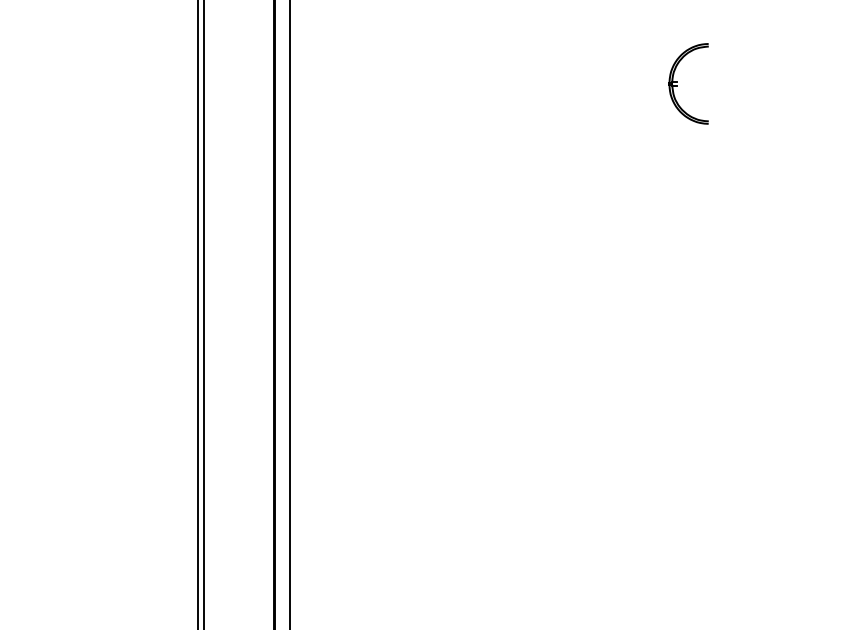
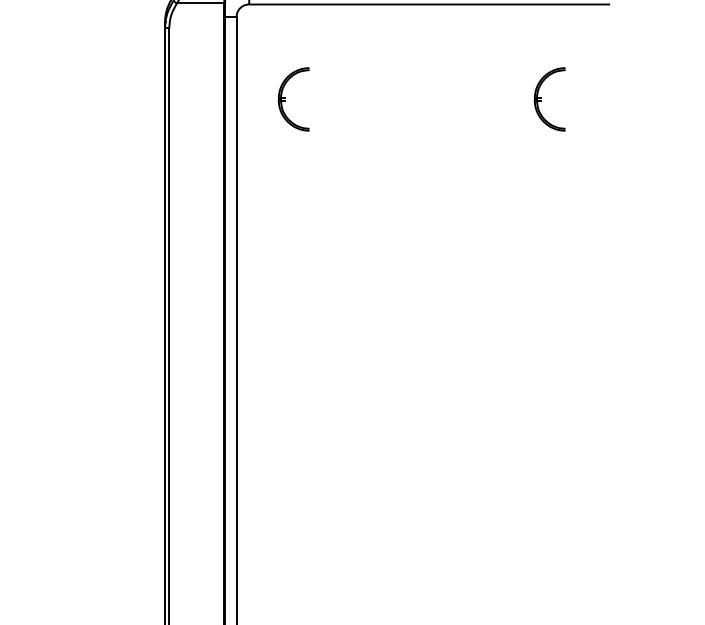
part: (351, 82) -> (285, 98), added

